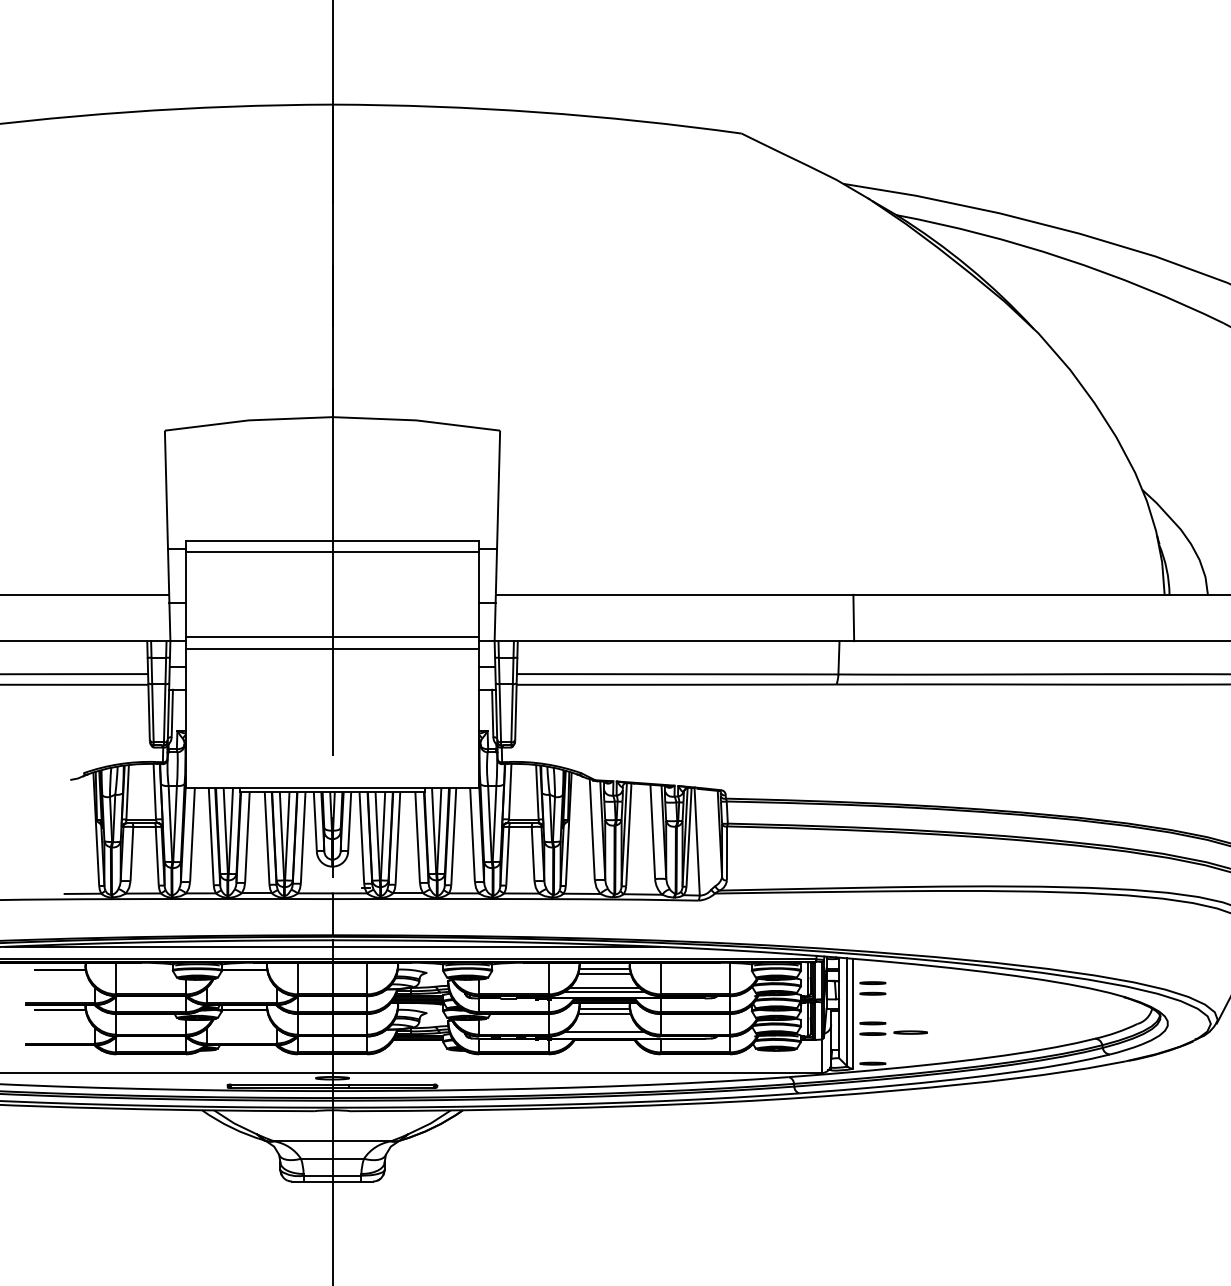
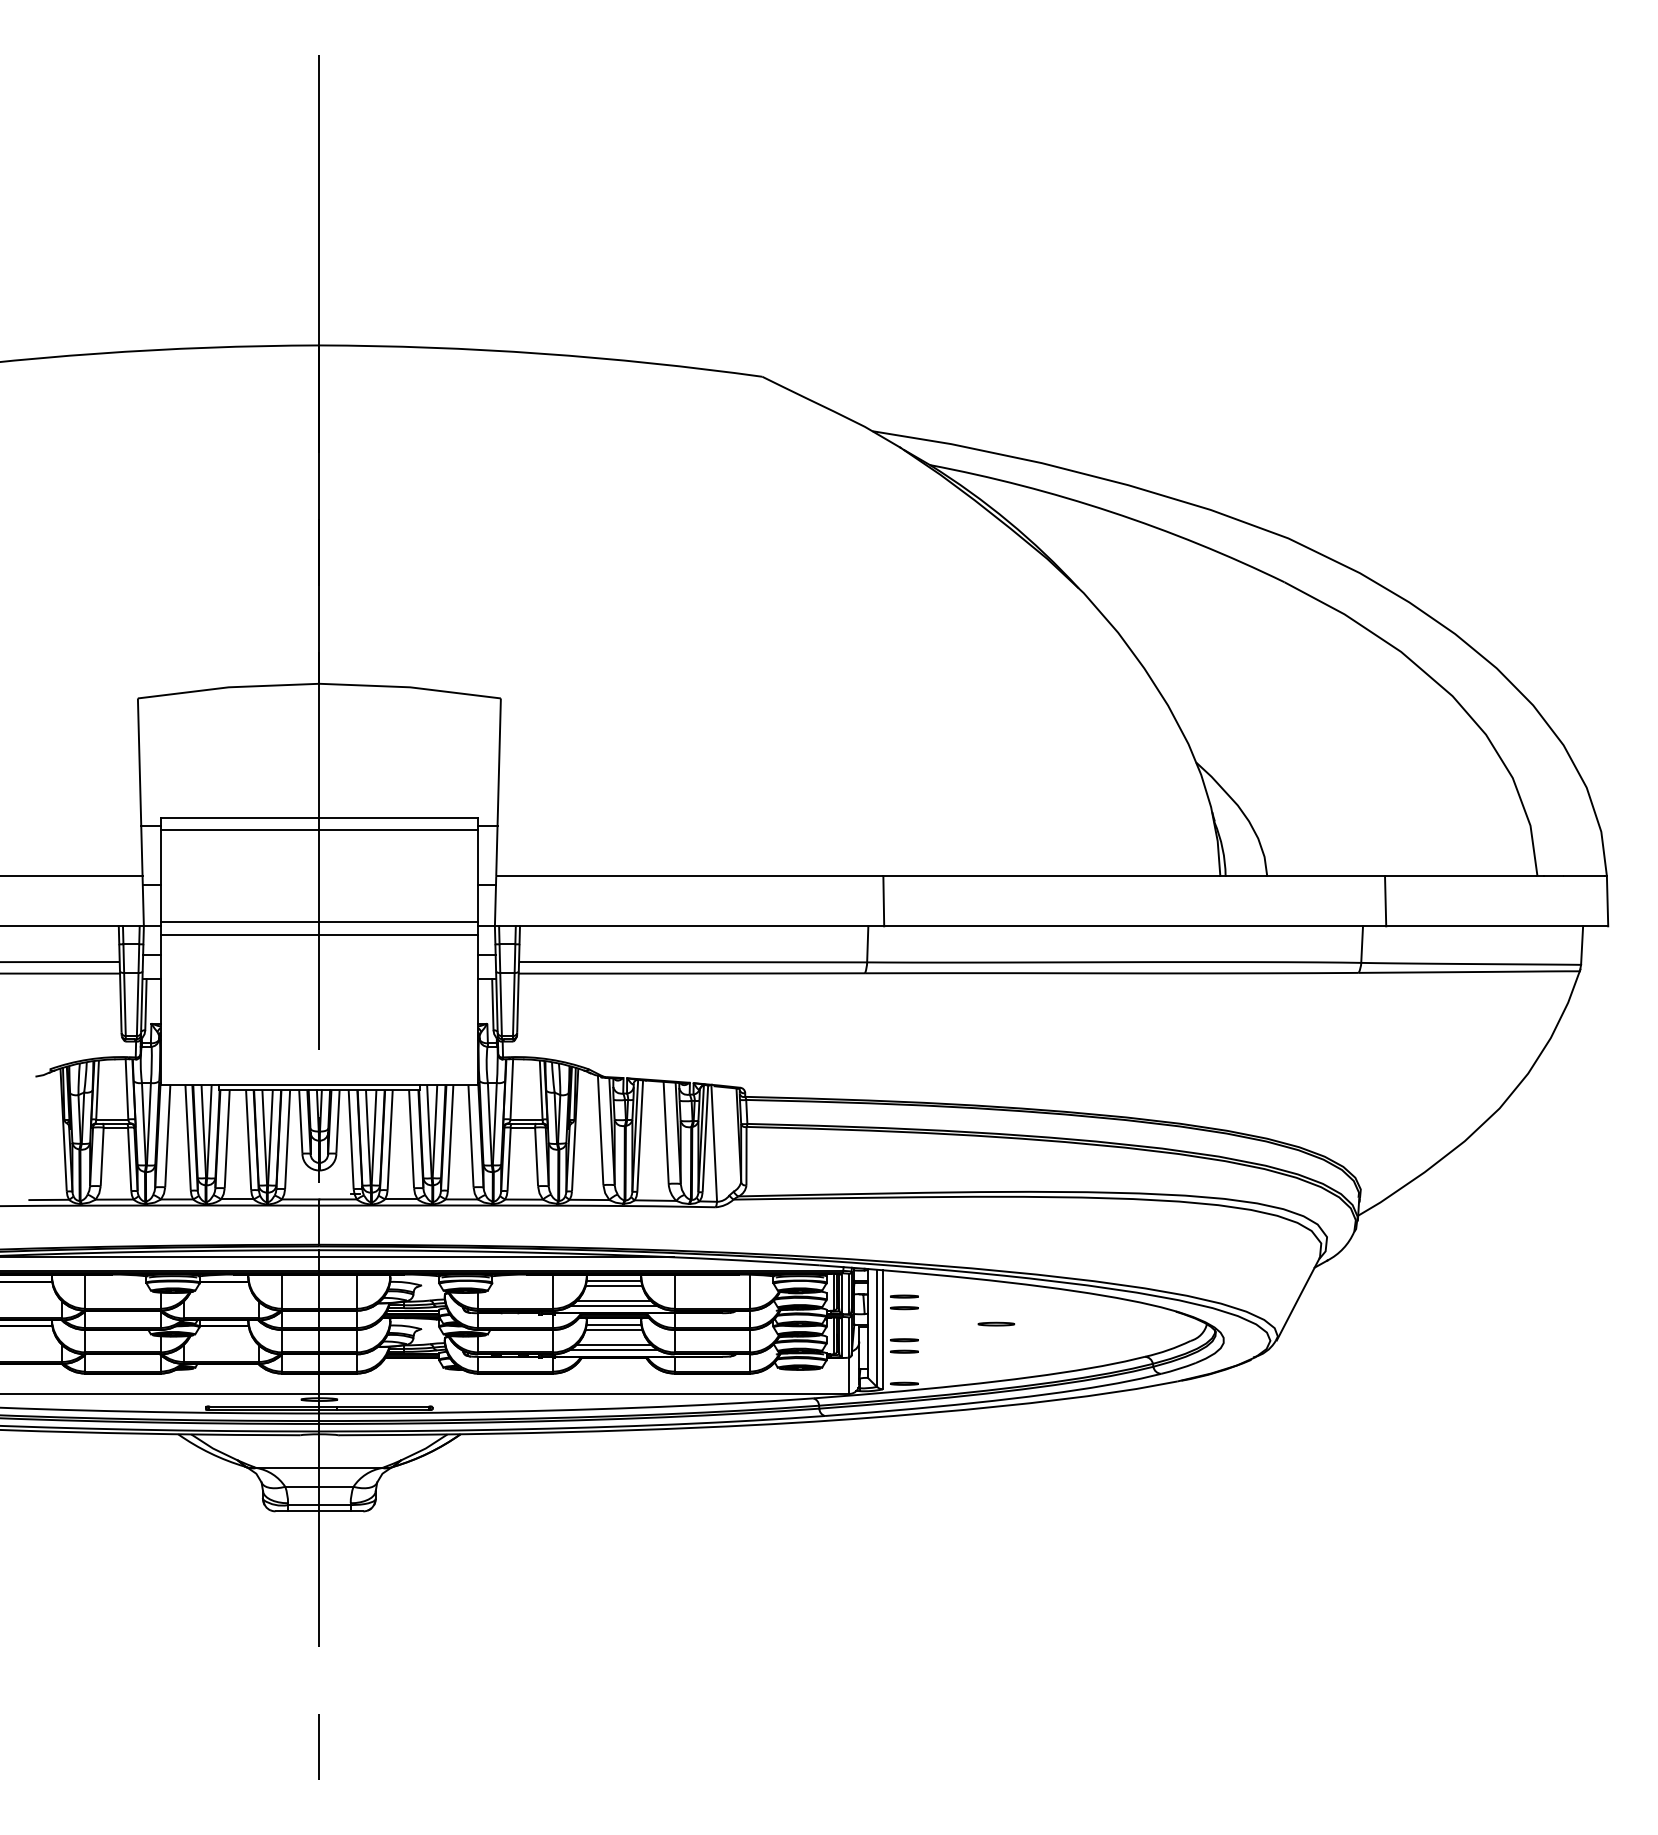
line: (604, 1027) -> (613, 1344), added
part: (910, 1031) -> (996, 1323), moved

